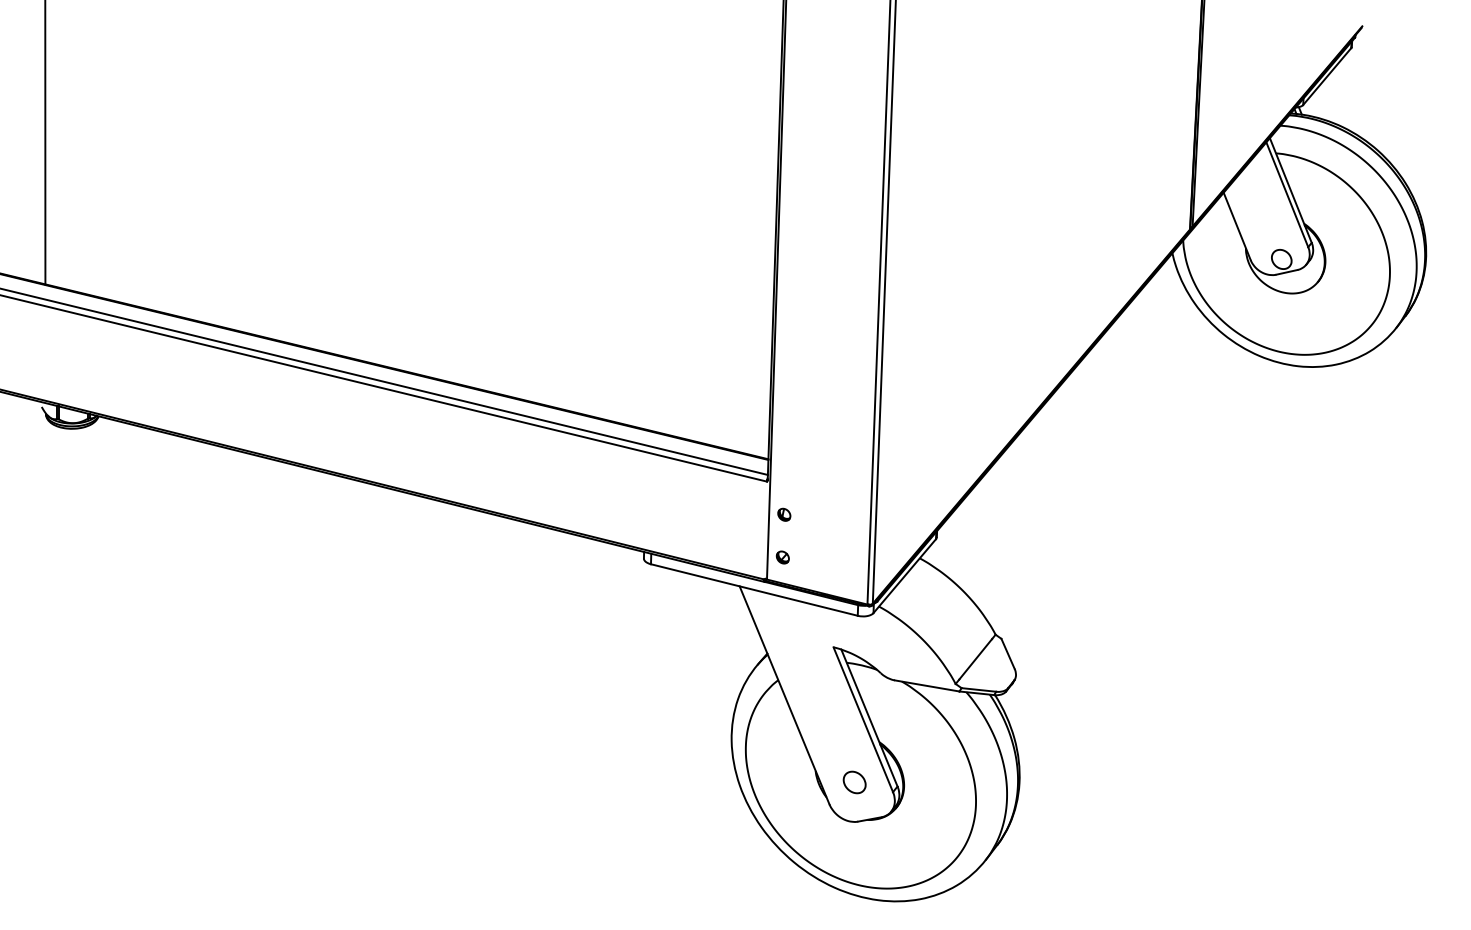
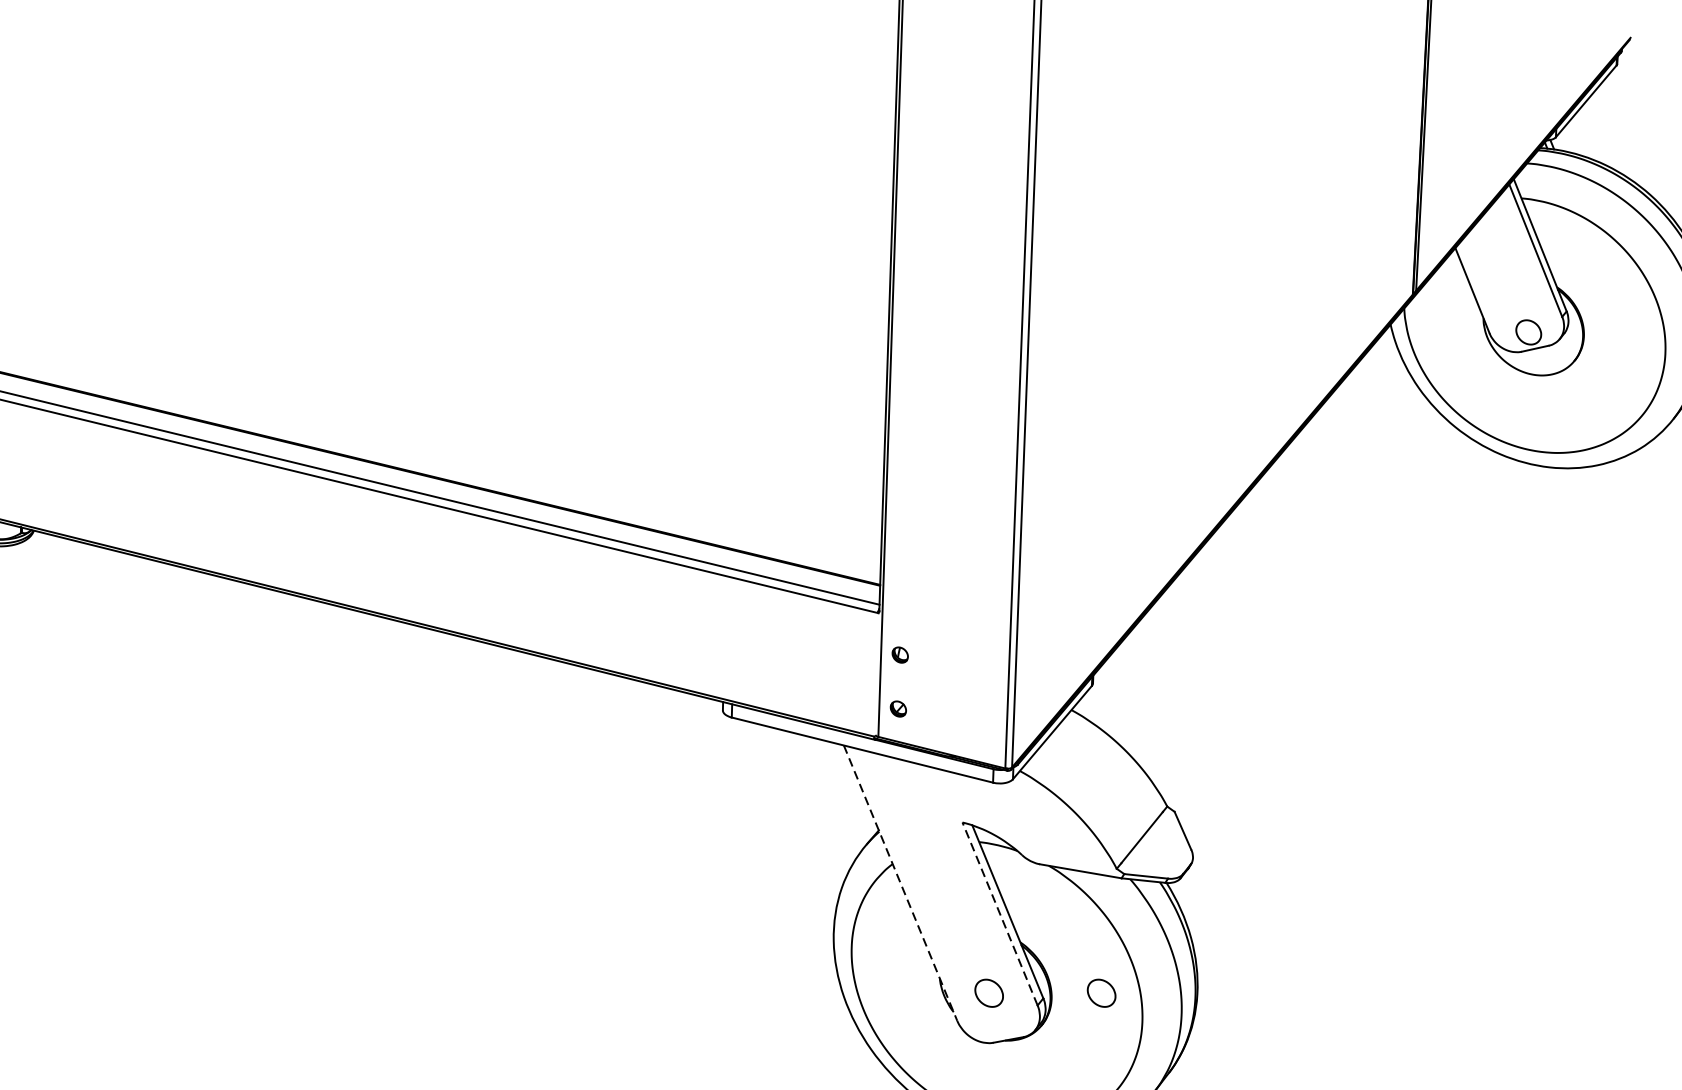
line: (784, 695) -> (900, 883), solid -> dashed
line: (863, 719) -> (1000, 913), solid -> dashed
part: (943, 782) -> (1101, 993), added

